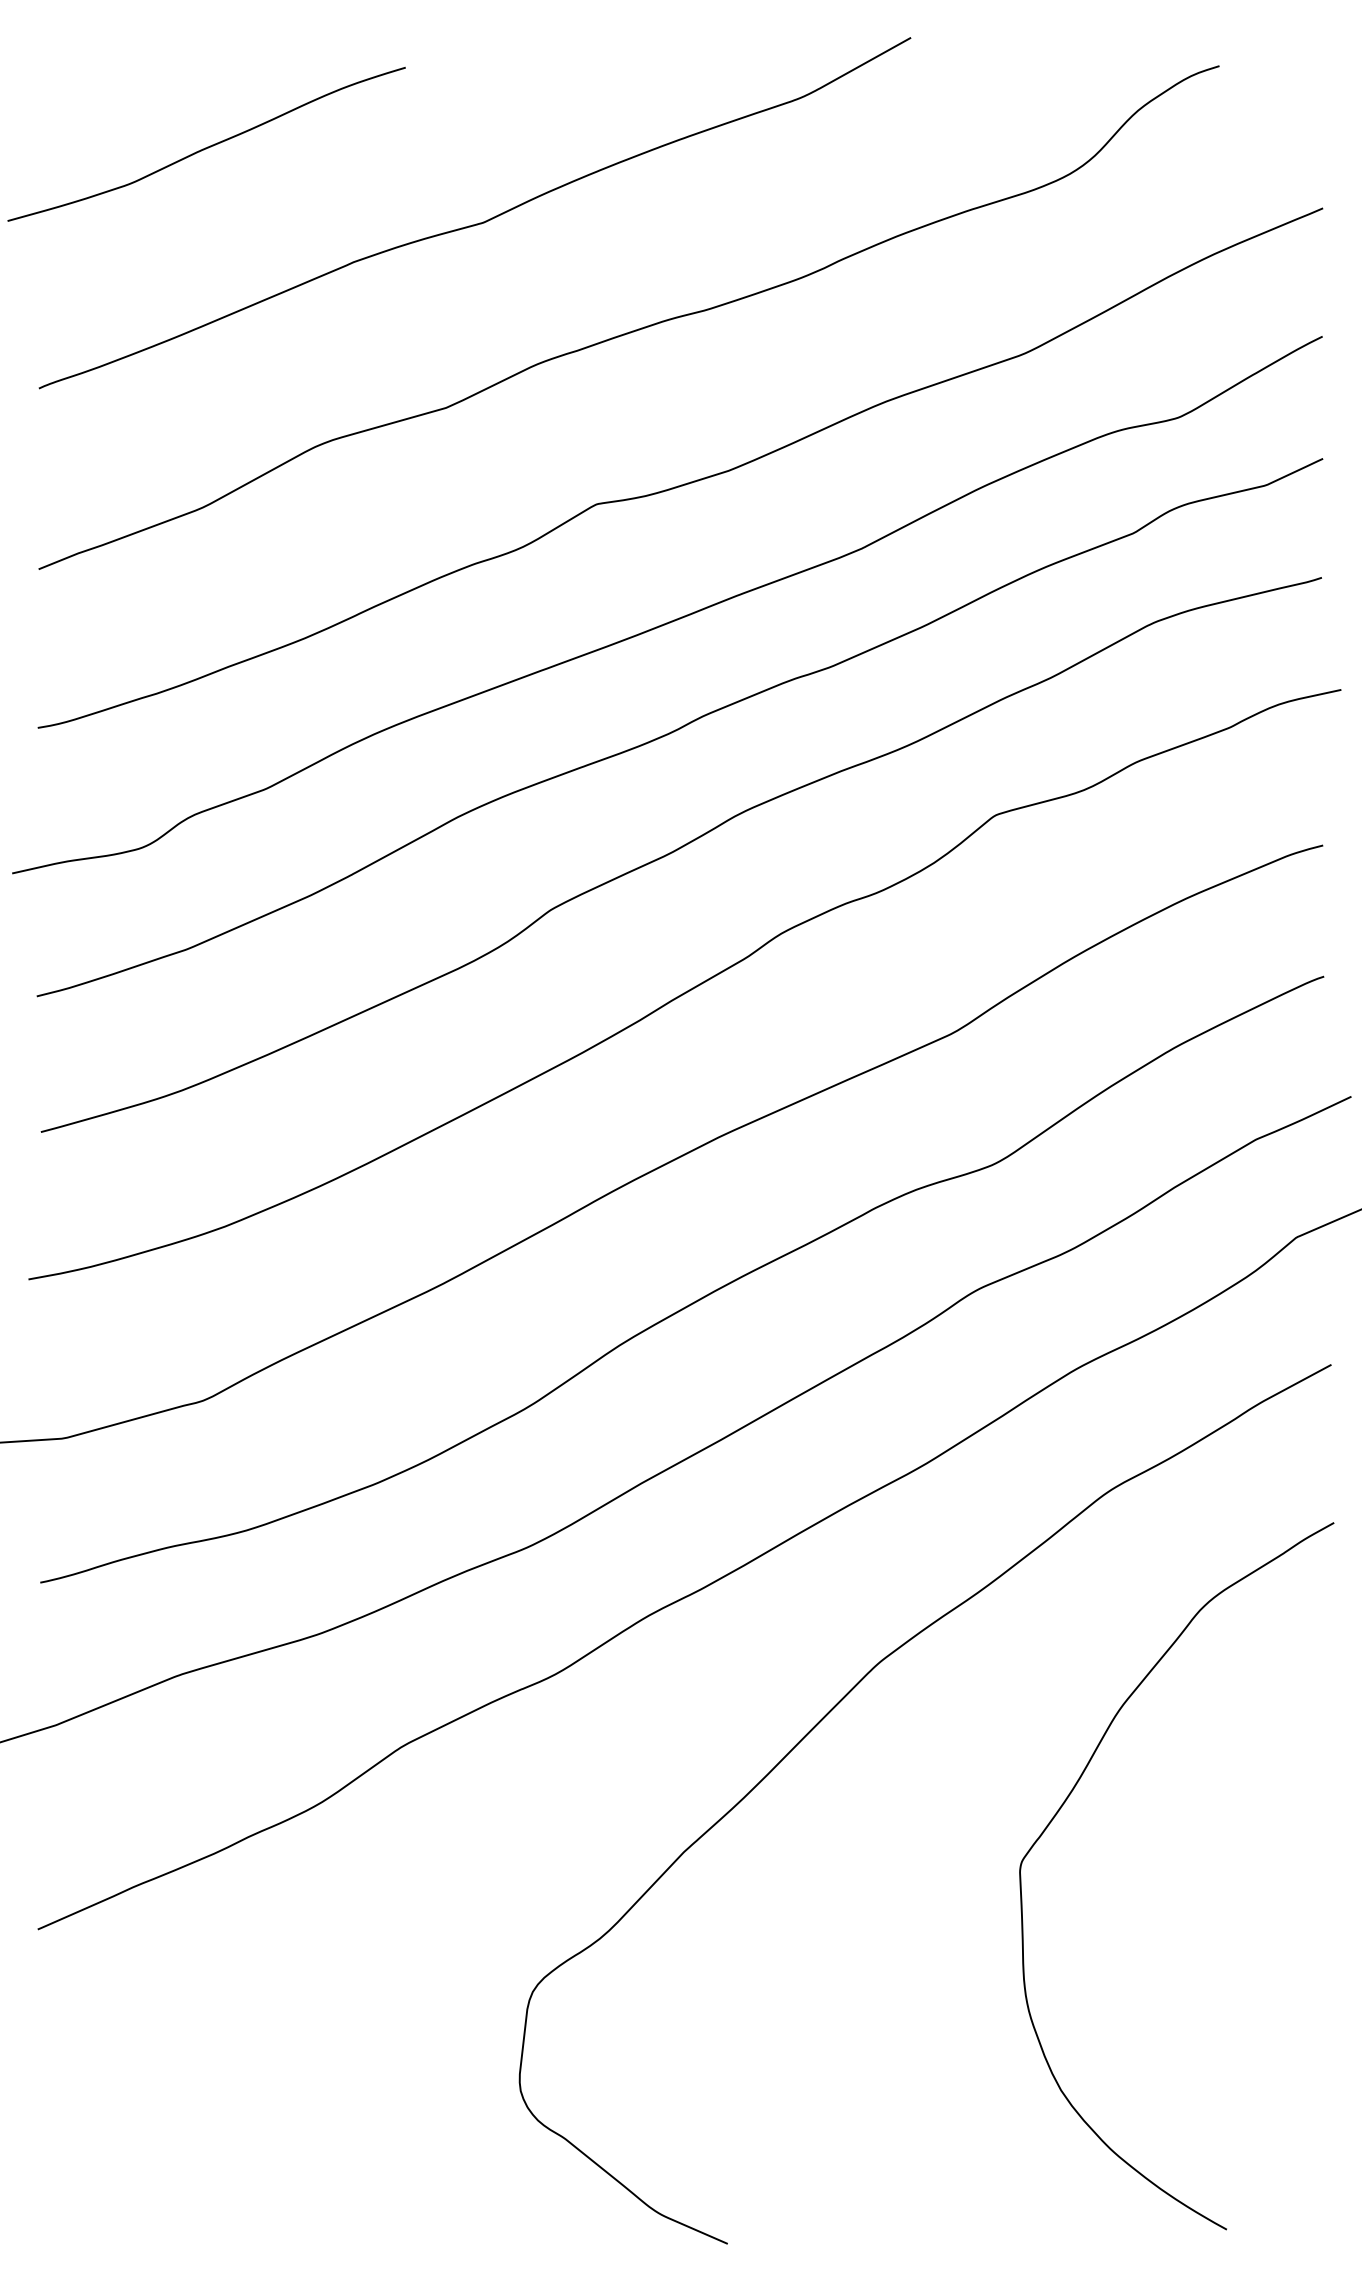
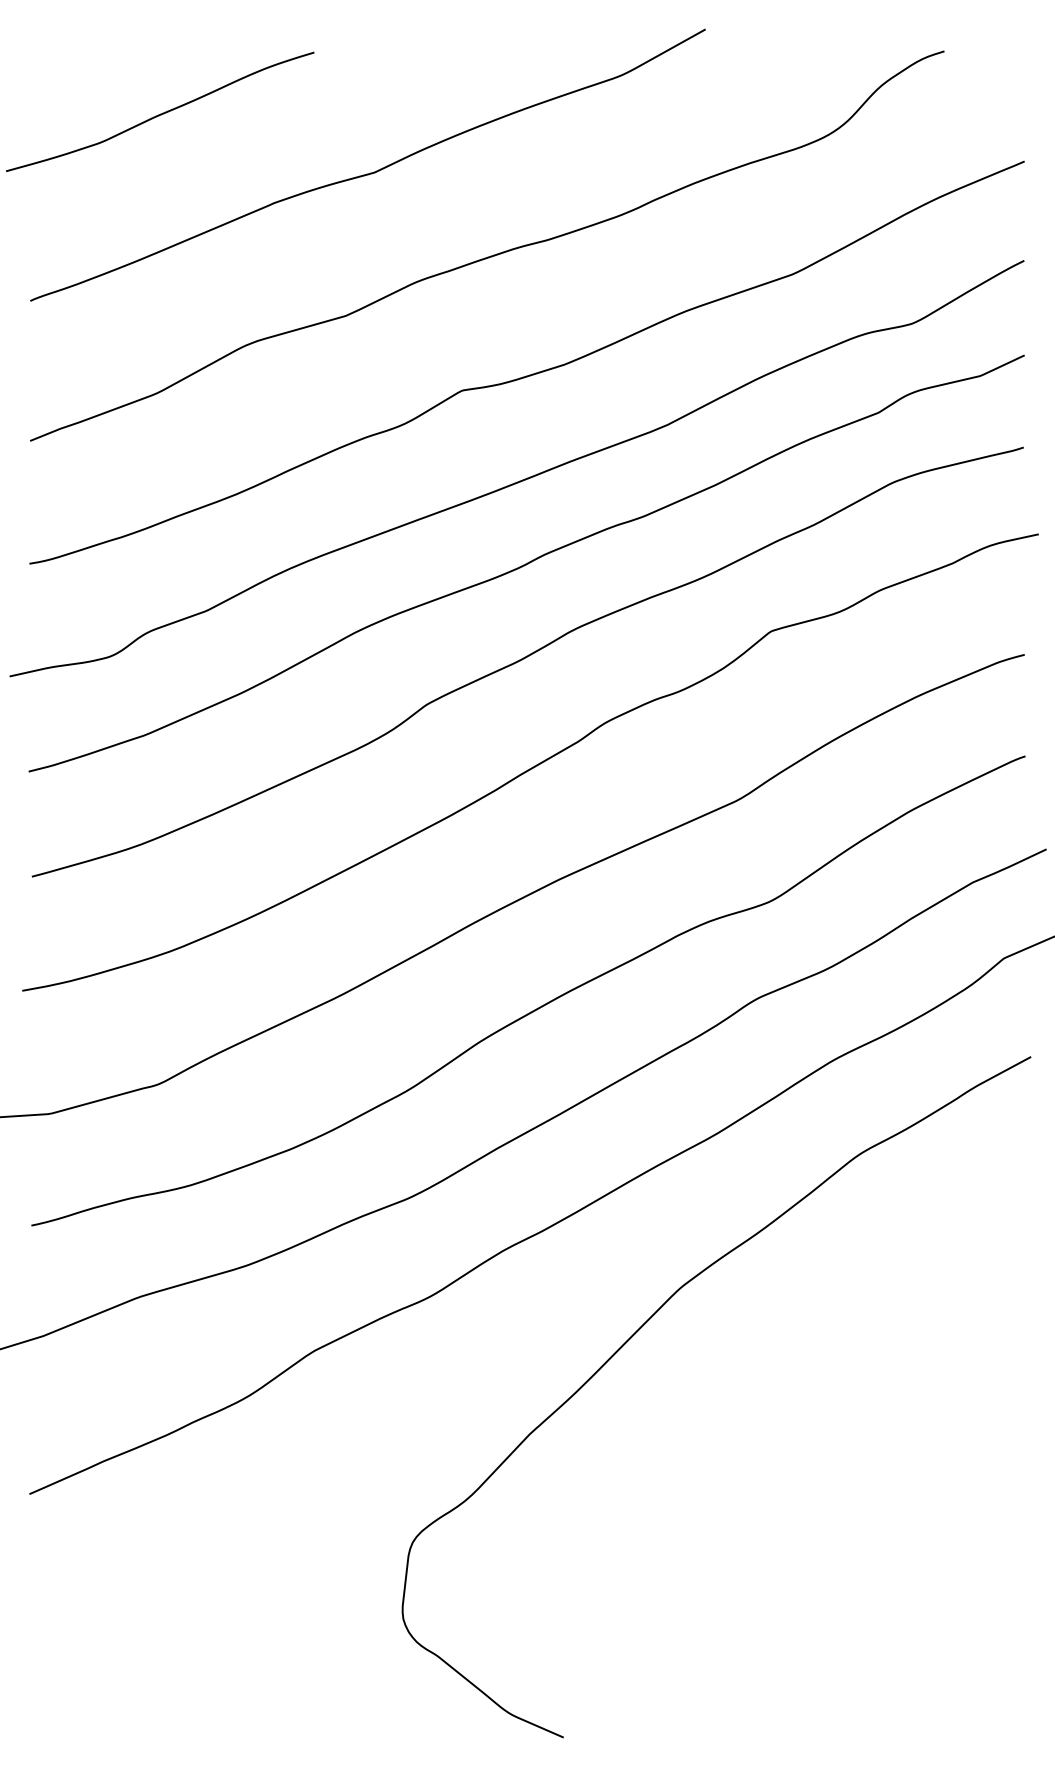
curve: (1065, 1802) -> (825, 1395), removed

